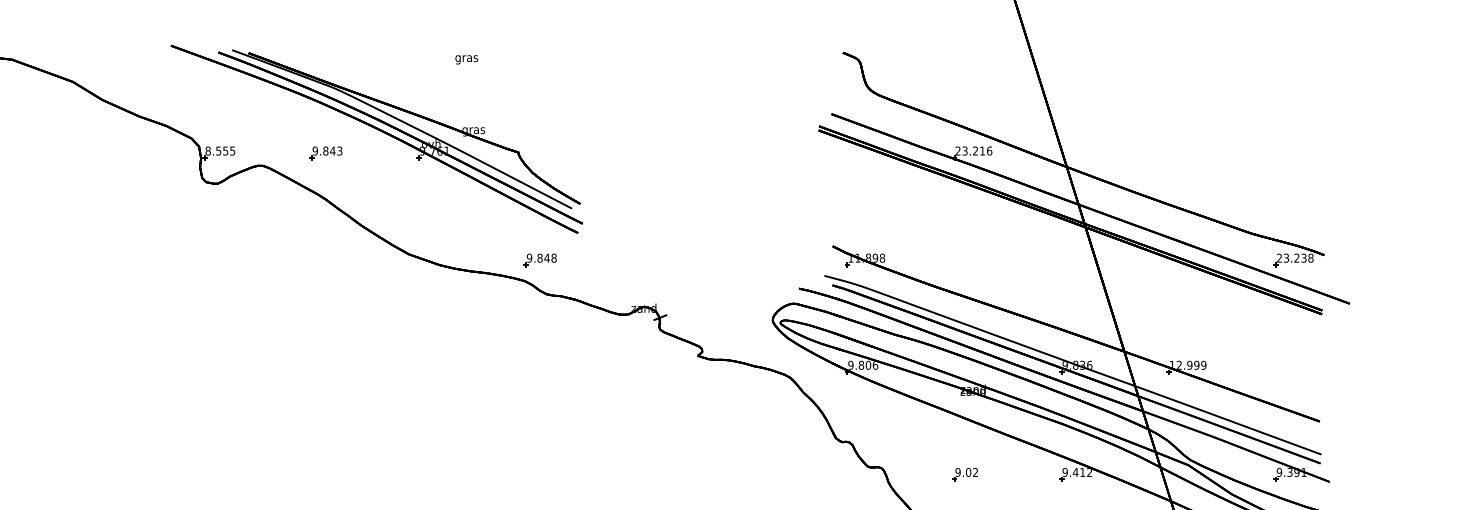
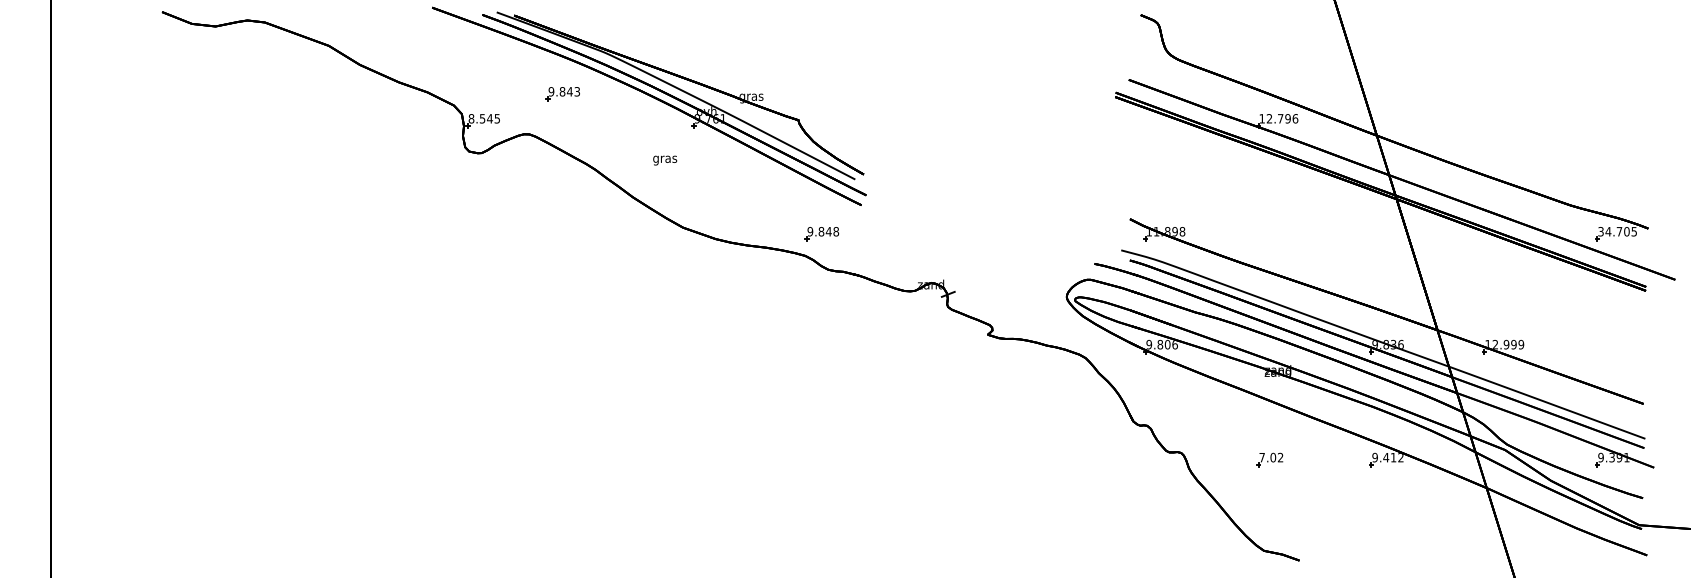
text: (467, 59) -> (665, 160), moved
text: (225, 150) -> (489, 118), 8.555 -> 8.545
text: (969, 150) -> (1274, 118), 23.216 -> 12.796
part: (325, 153) -> (562, 94), moved
text: (1295, 257) -> (1617, 231), 23.238 -> 34.705
text: (957, 472) -> (1261, 457), 9.02 -> 7.02

